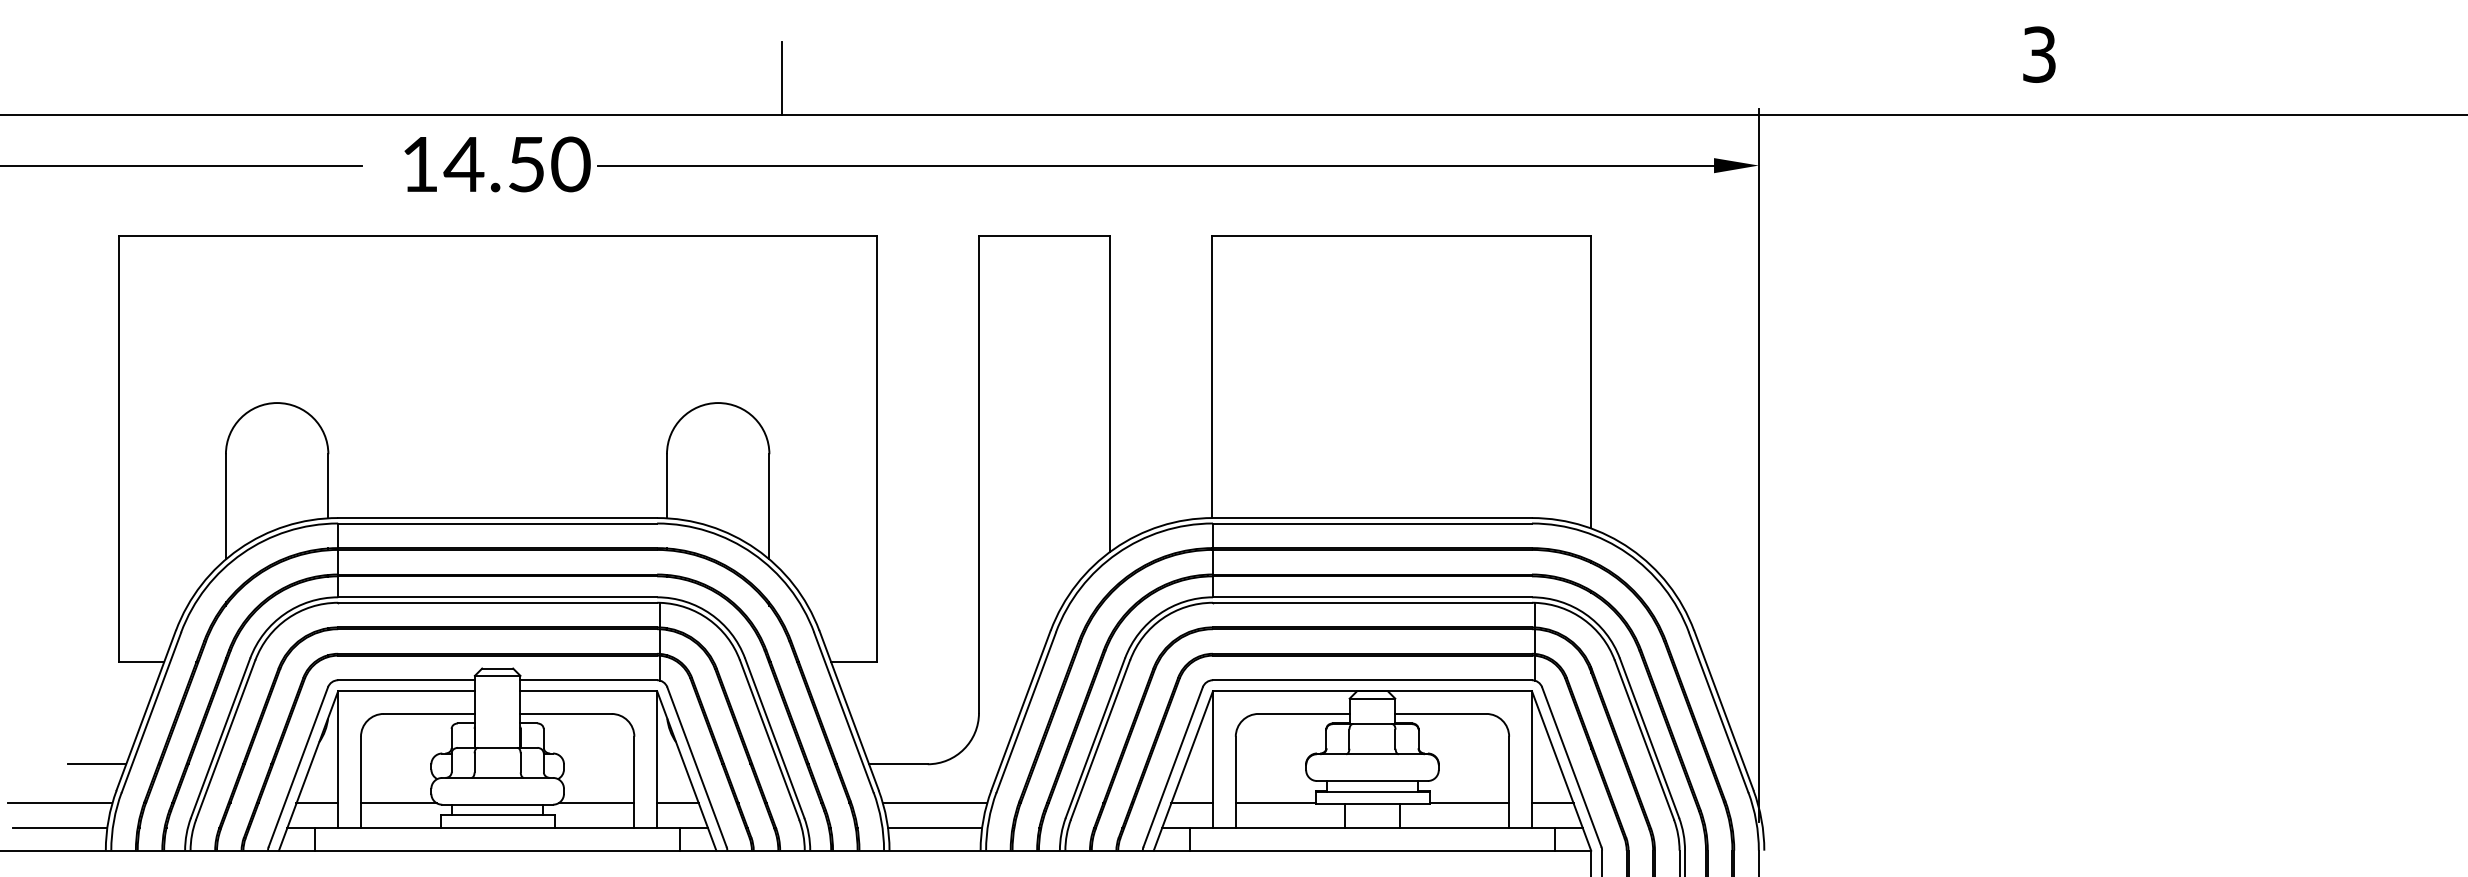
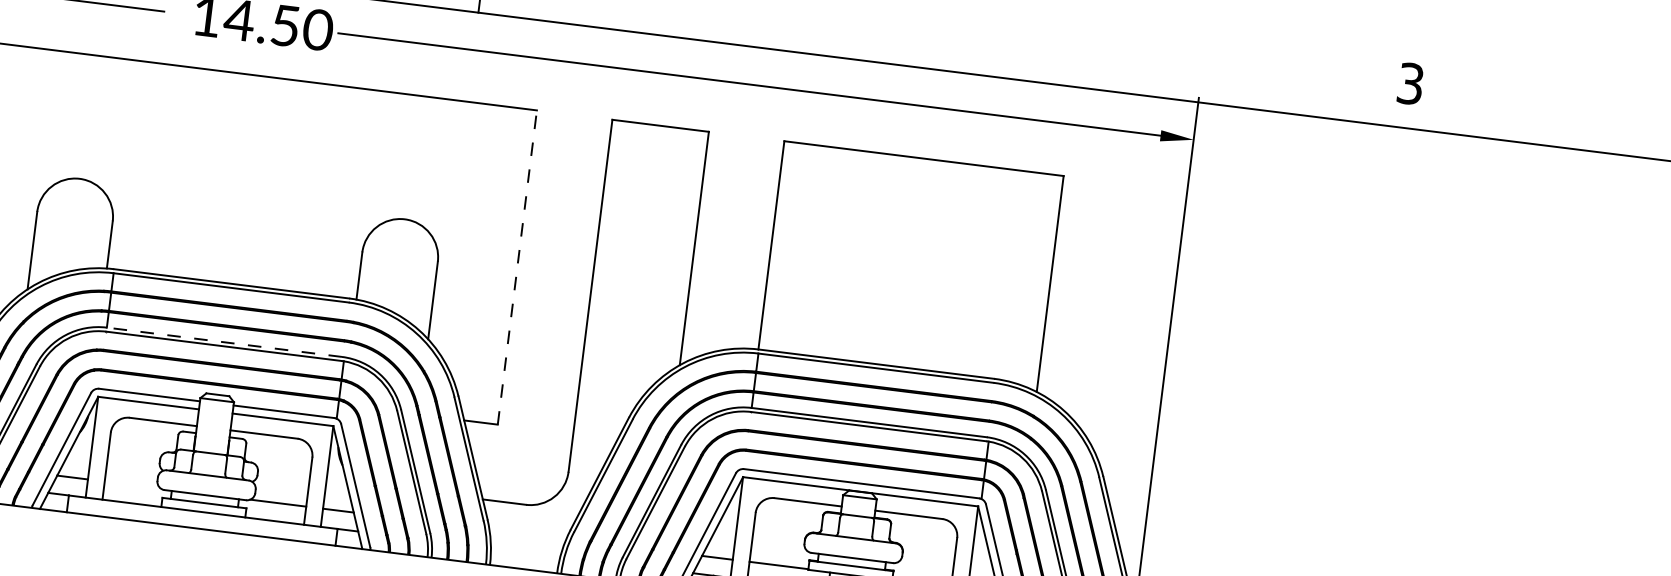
line: (876, 448) -> (517, 267), solid -> dashed
line: (497, 597) -> (224, 342), solid -> dashed
line: (398, 803) -> (132, 485), removed
line: (934, 803) -> (527, 534), removed
line: (935, 827) -> (526, 552), removed

